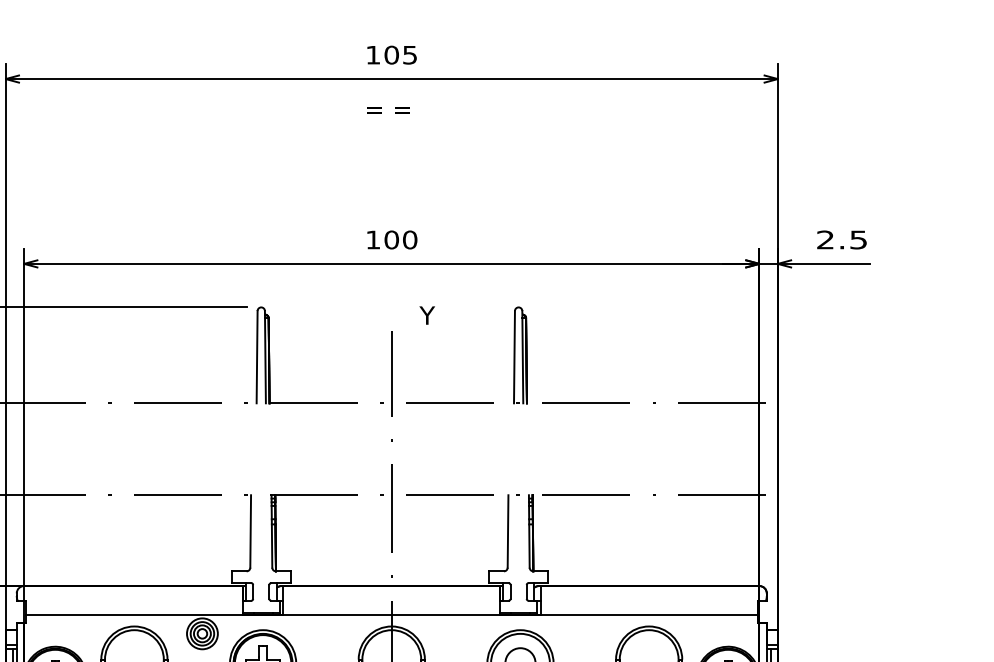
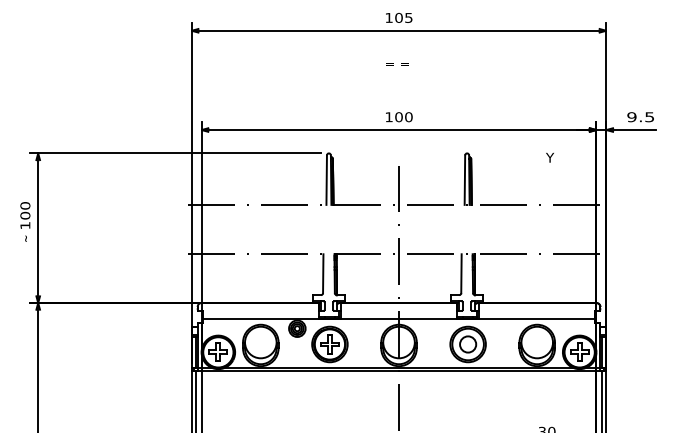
text: (388, 110) -> (397, 64), moved
text: (824, 240) -> (631, 117), 2.5 -> 9.5
text: (426, 315) -> (549, 157), moved

